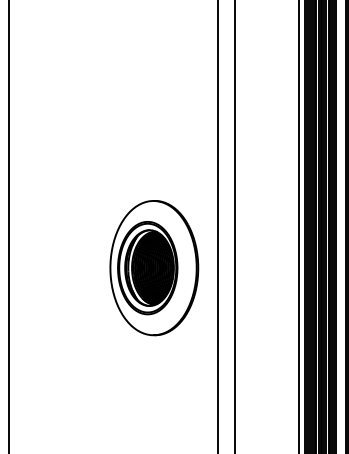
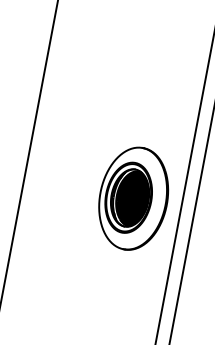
part: (154, 268) -> (133, 199), moved

